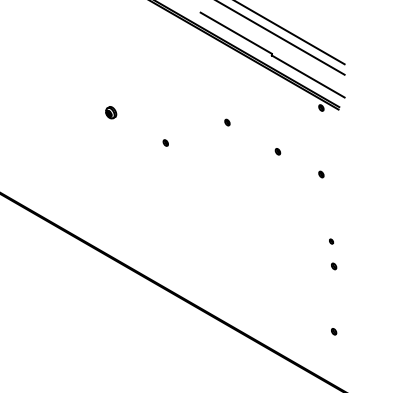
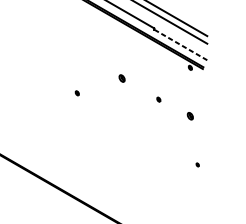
line: (307, 76) -> (180, 44), solid -> dashed
part: (111, 112) -> (37, 71), removed
part: (227, 122) -> (122, 78), size x1.6
part: (321, 174) -> (190, 116), size x1.6
part: (334, 266) -> (199, 183), removed

